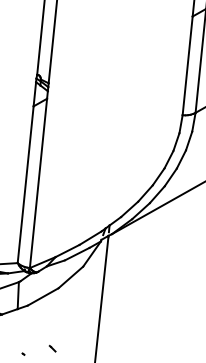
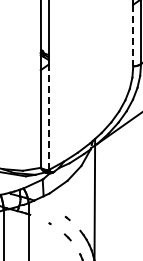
line: (188, 65) -> (133, 35), solid -> dashed
line: (38, 183) -> (48, 117), solid -> dashed

